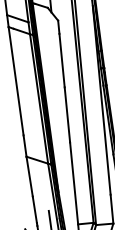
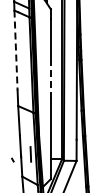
line: (16, 81) -> (16, 50), solid -> dashed
line: (66, 114) -> (50, 78), solid -> dashed

